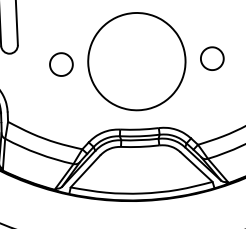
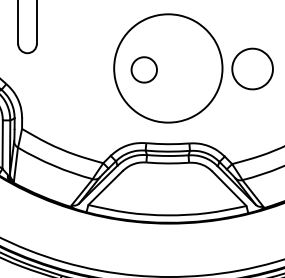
part: (211, 58) -> (251, 68), size x1.6
part: (60, 64) -> (143, 69), moved

